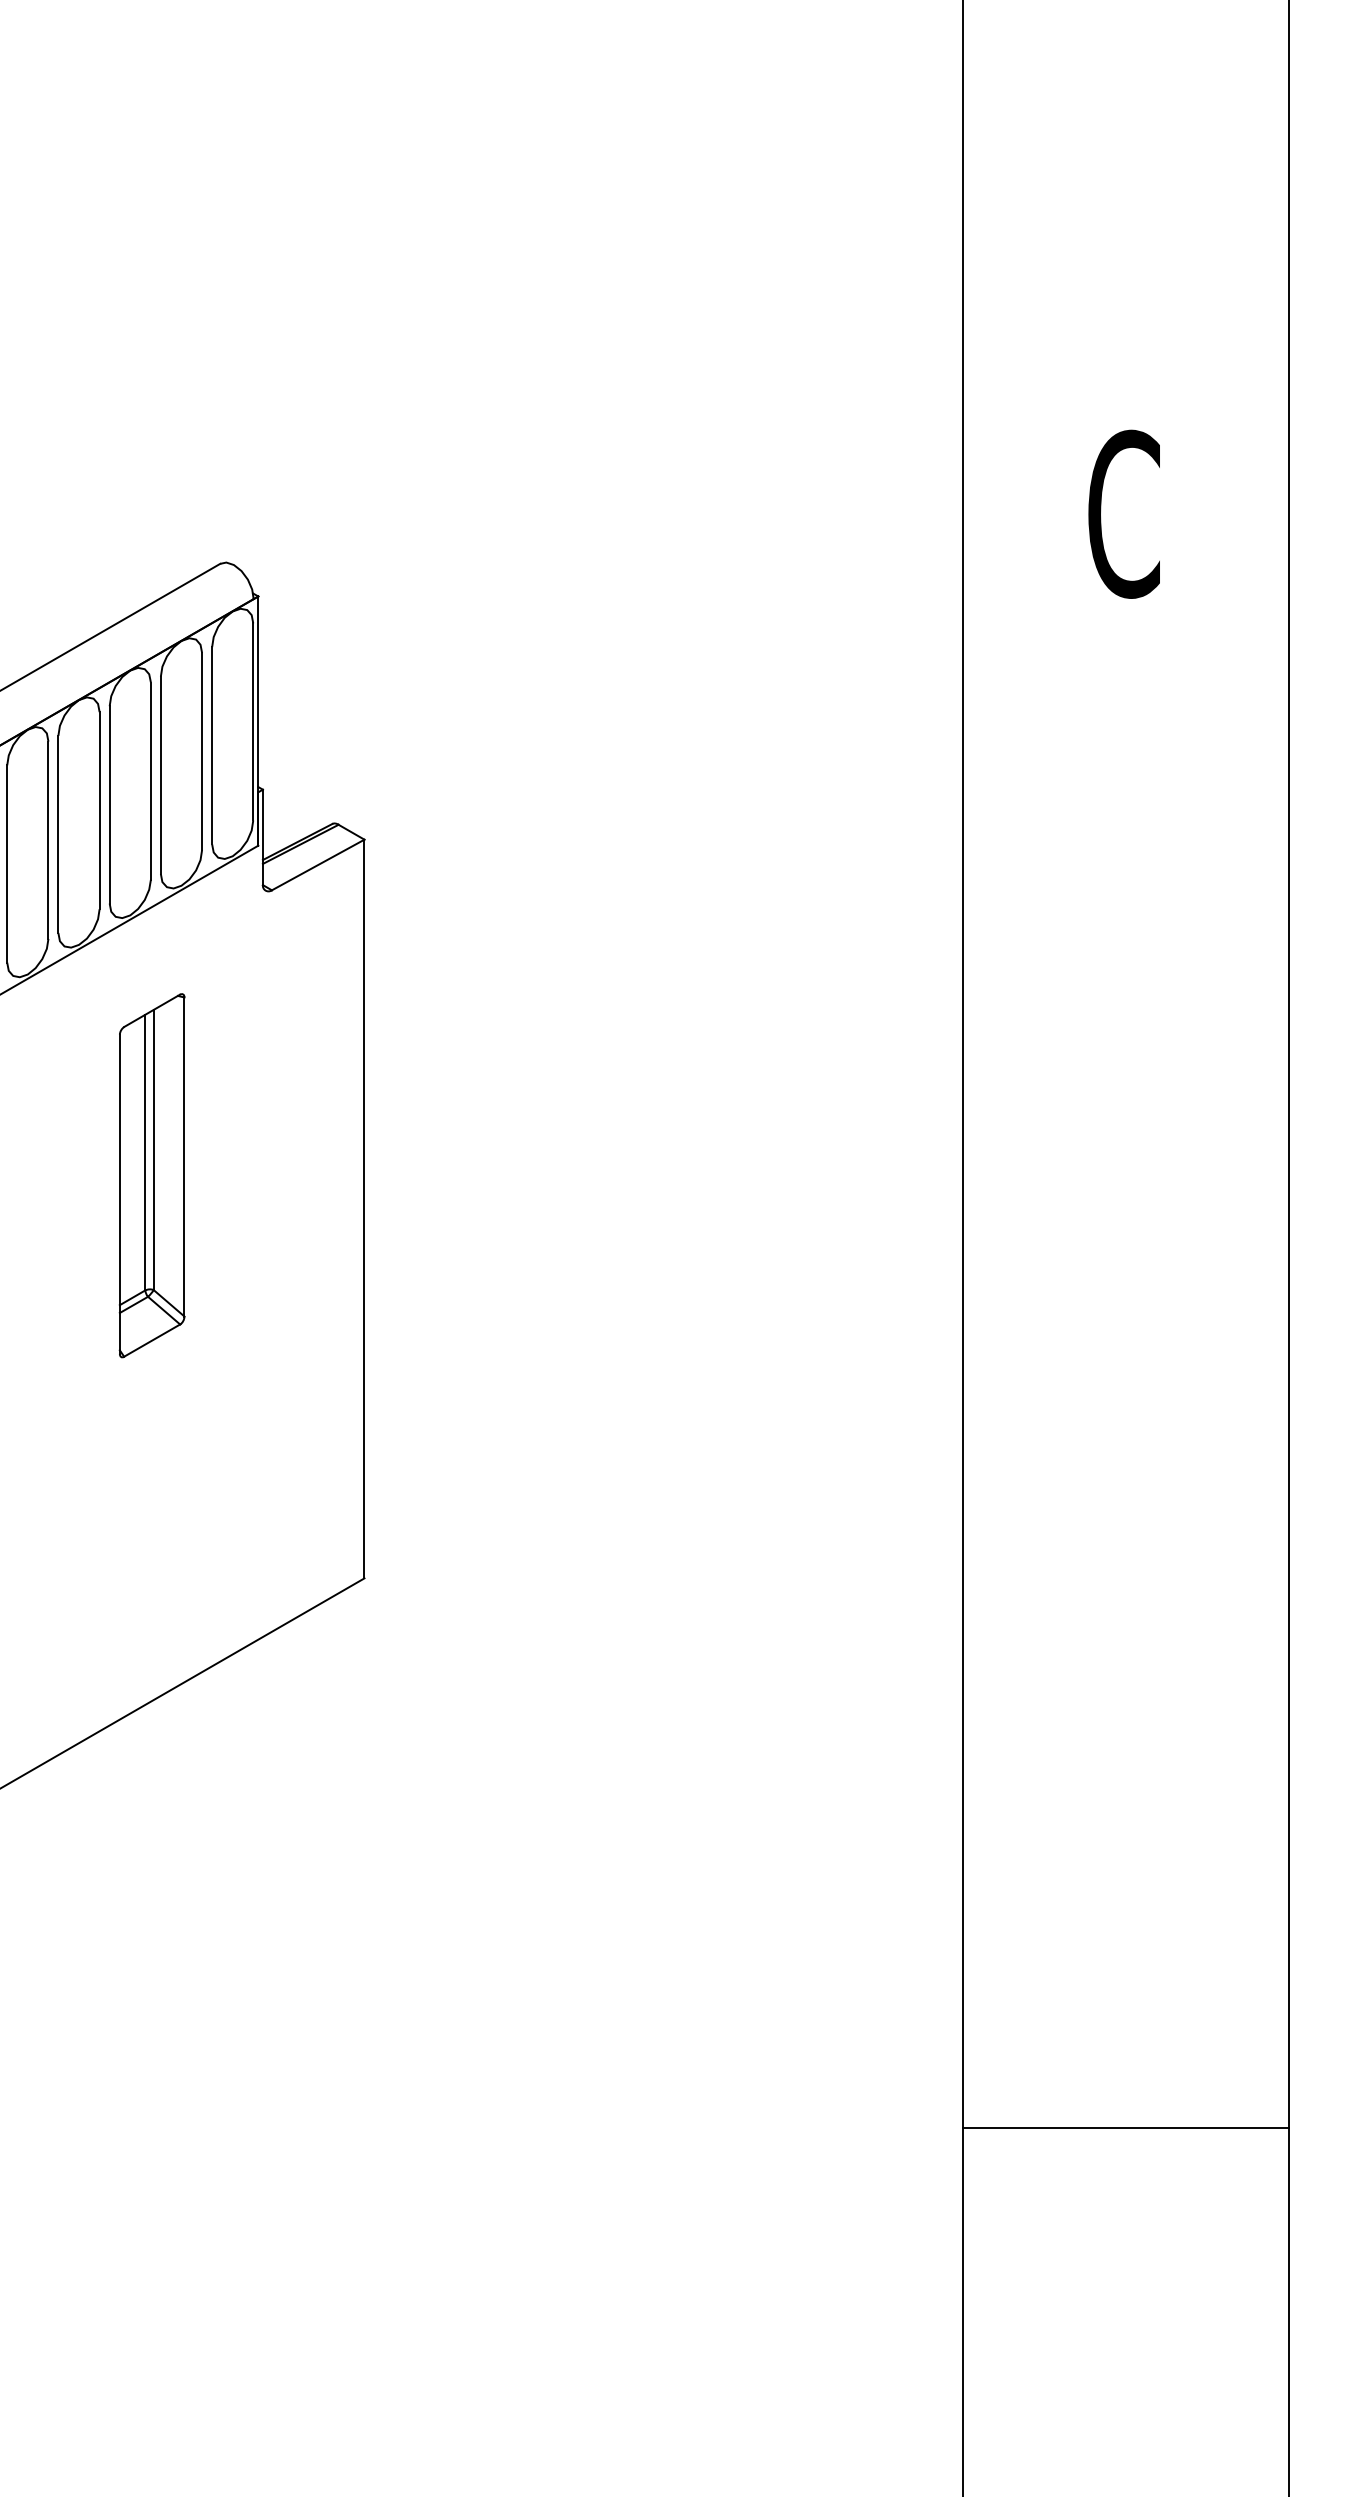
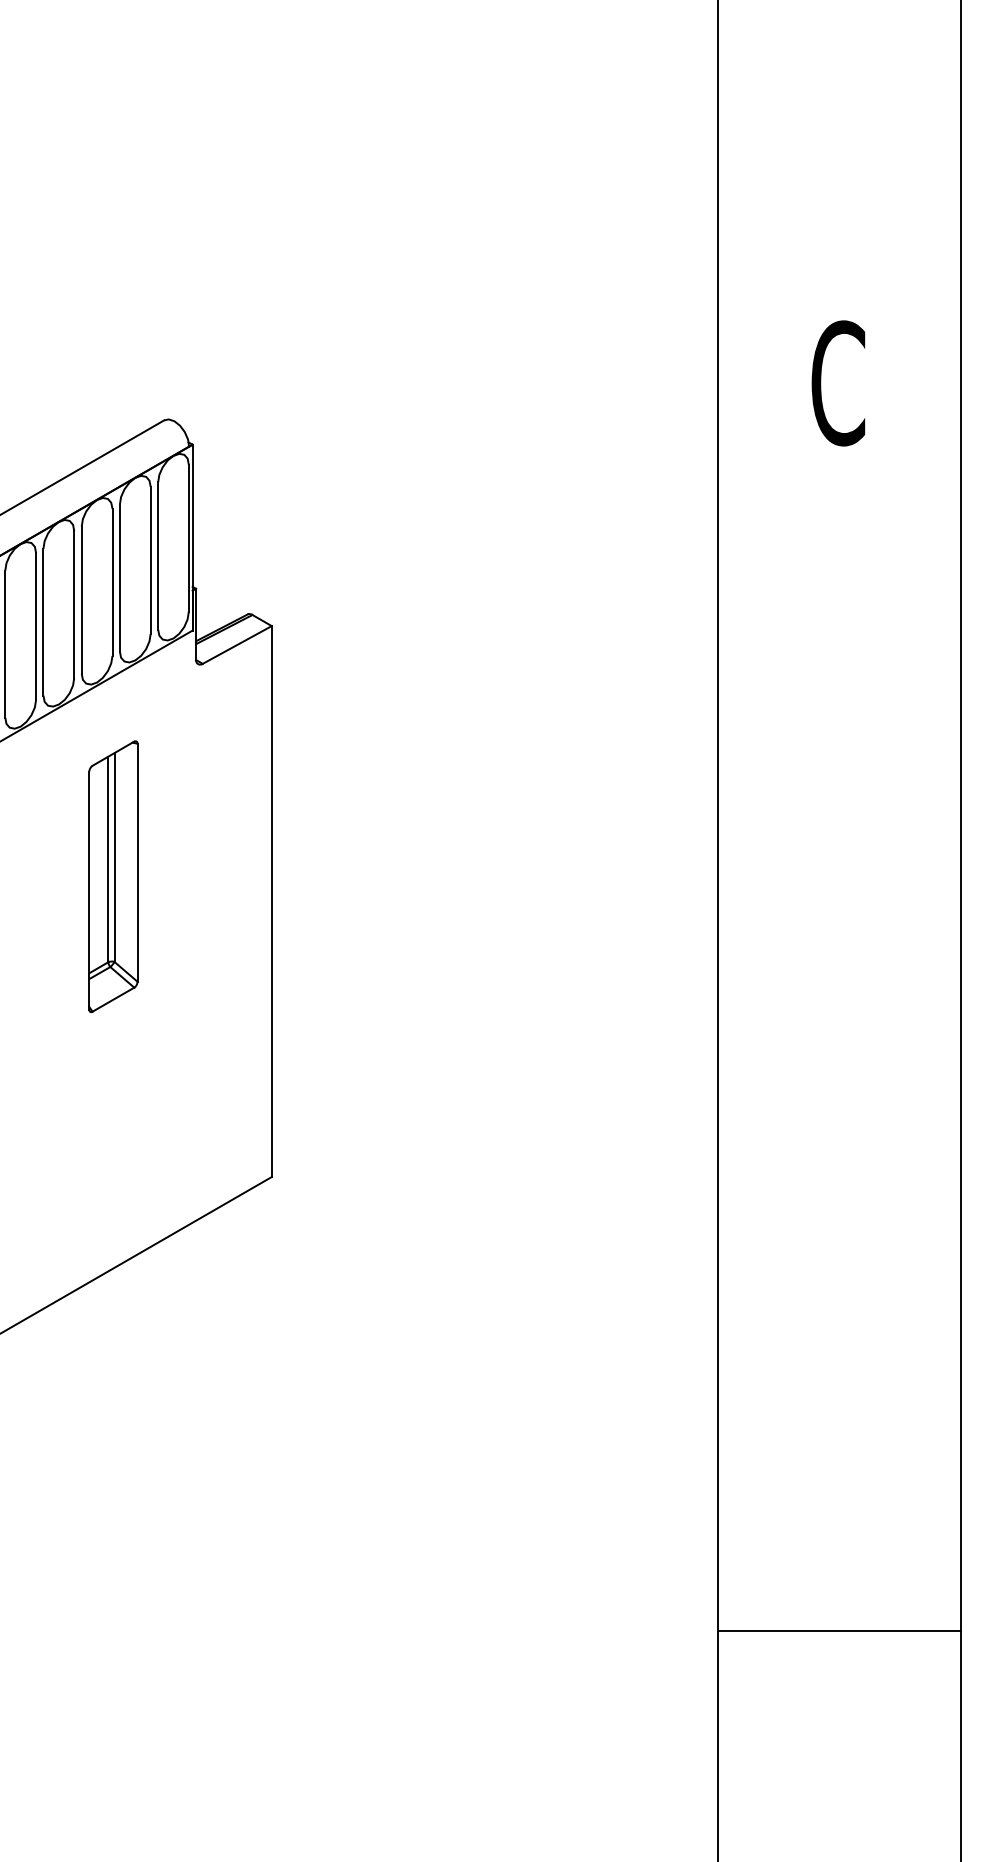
line: (1125, 2127) -> (839, 1630), moved

